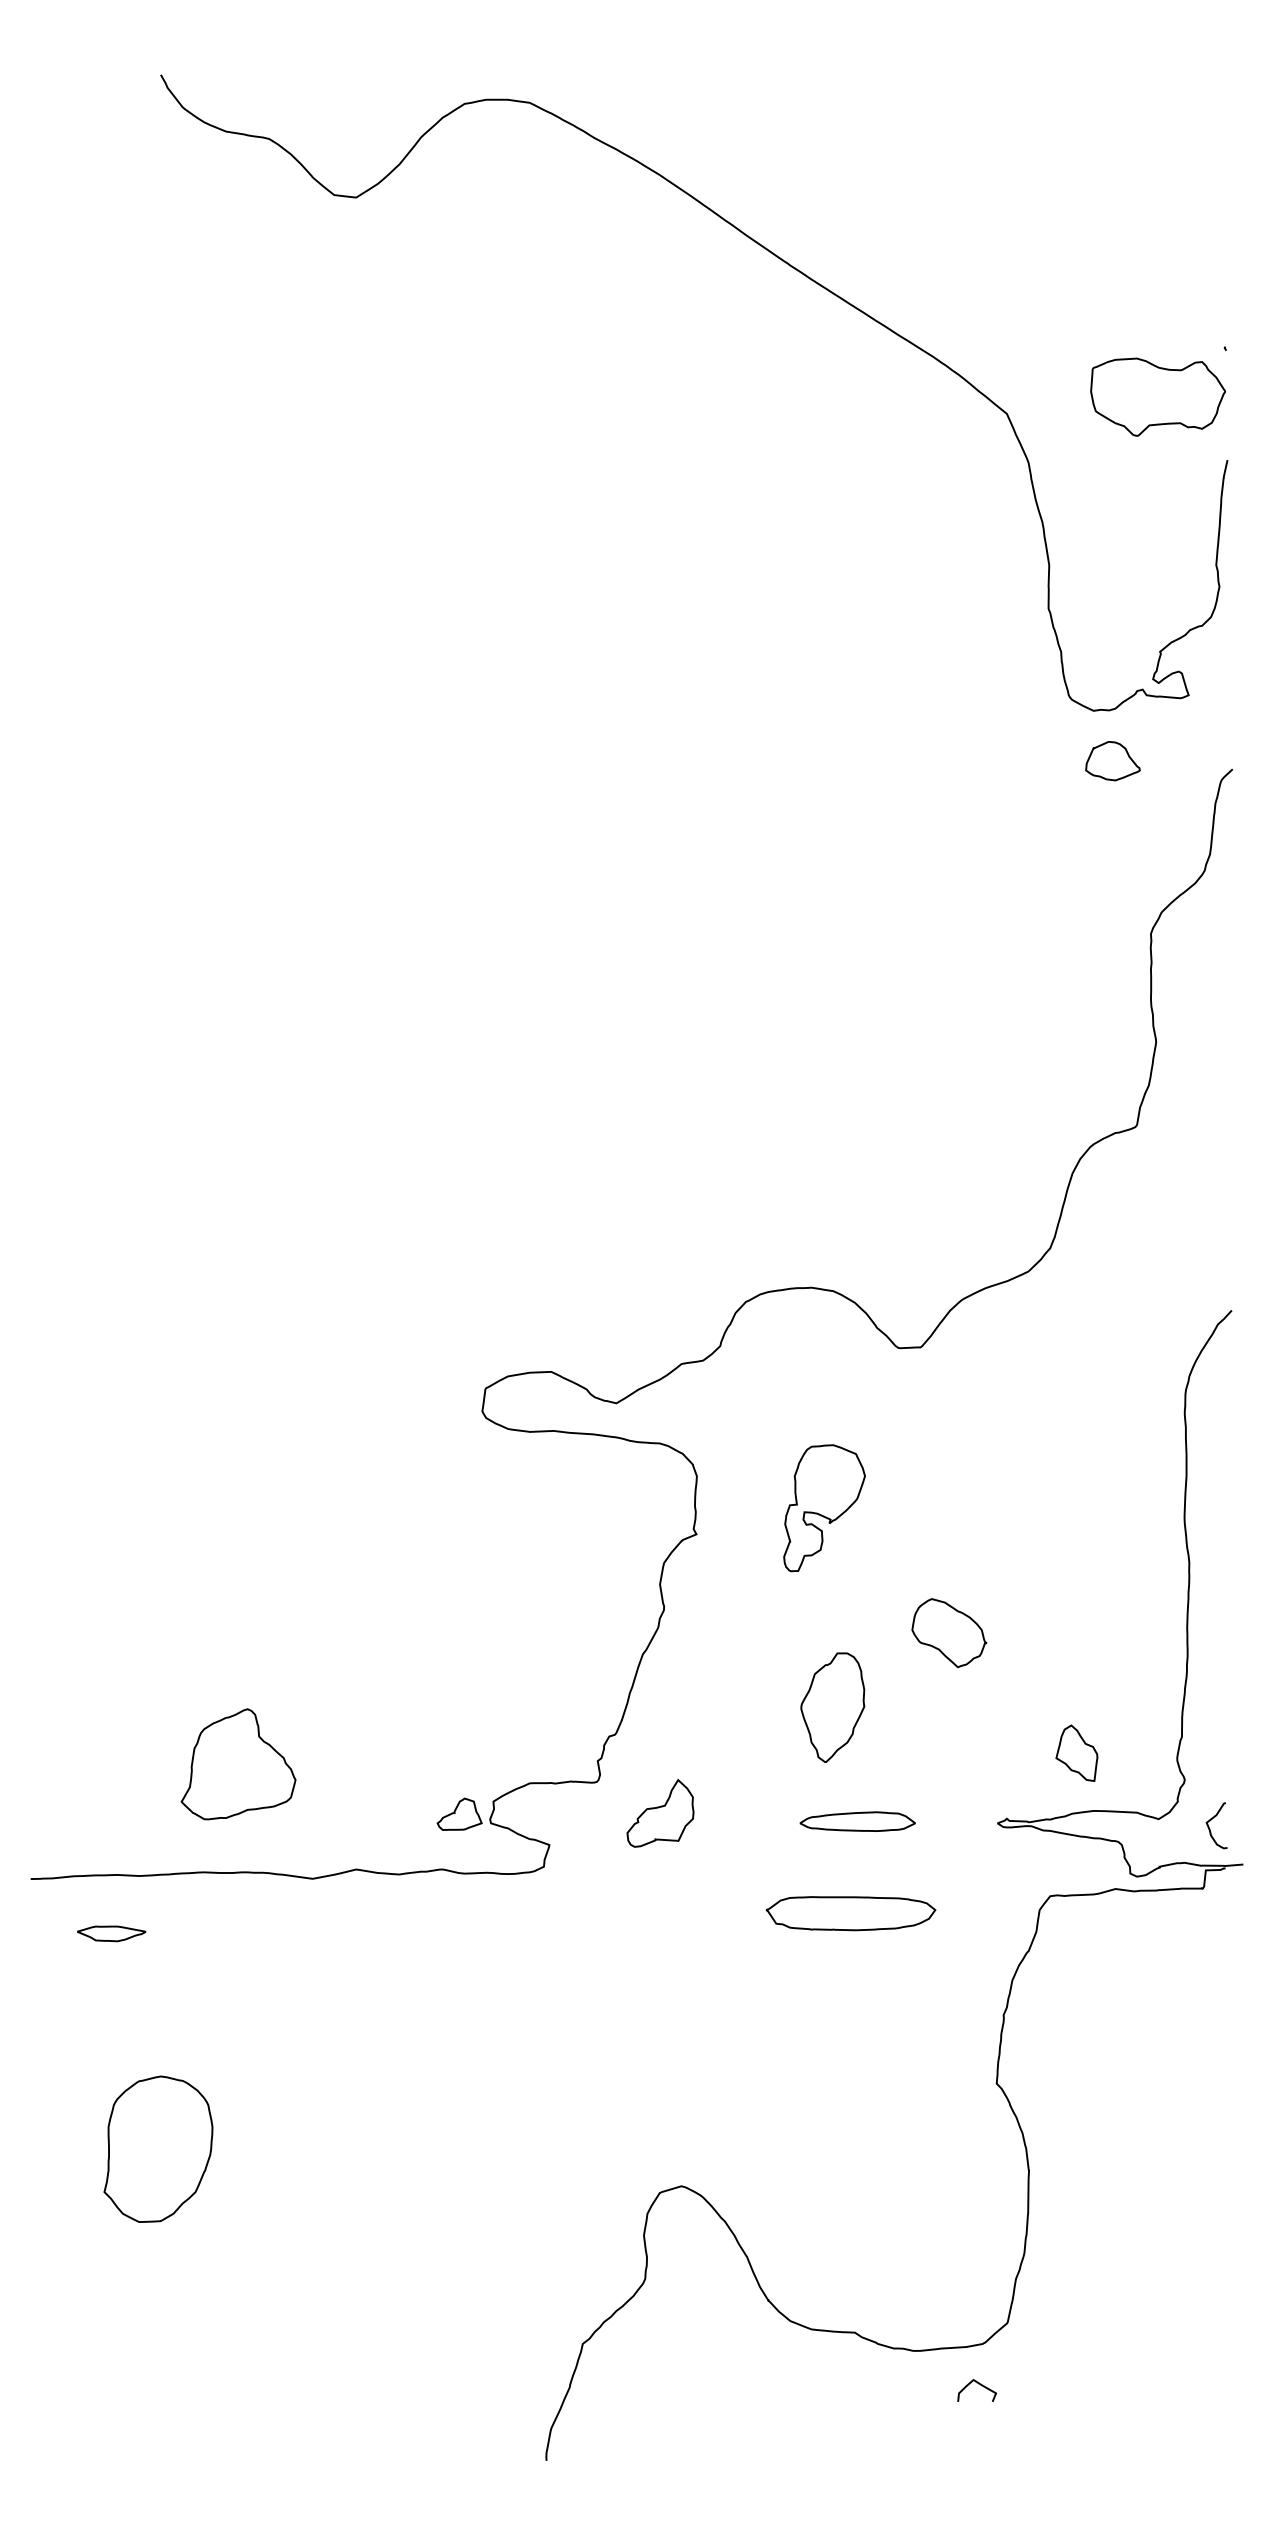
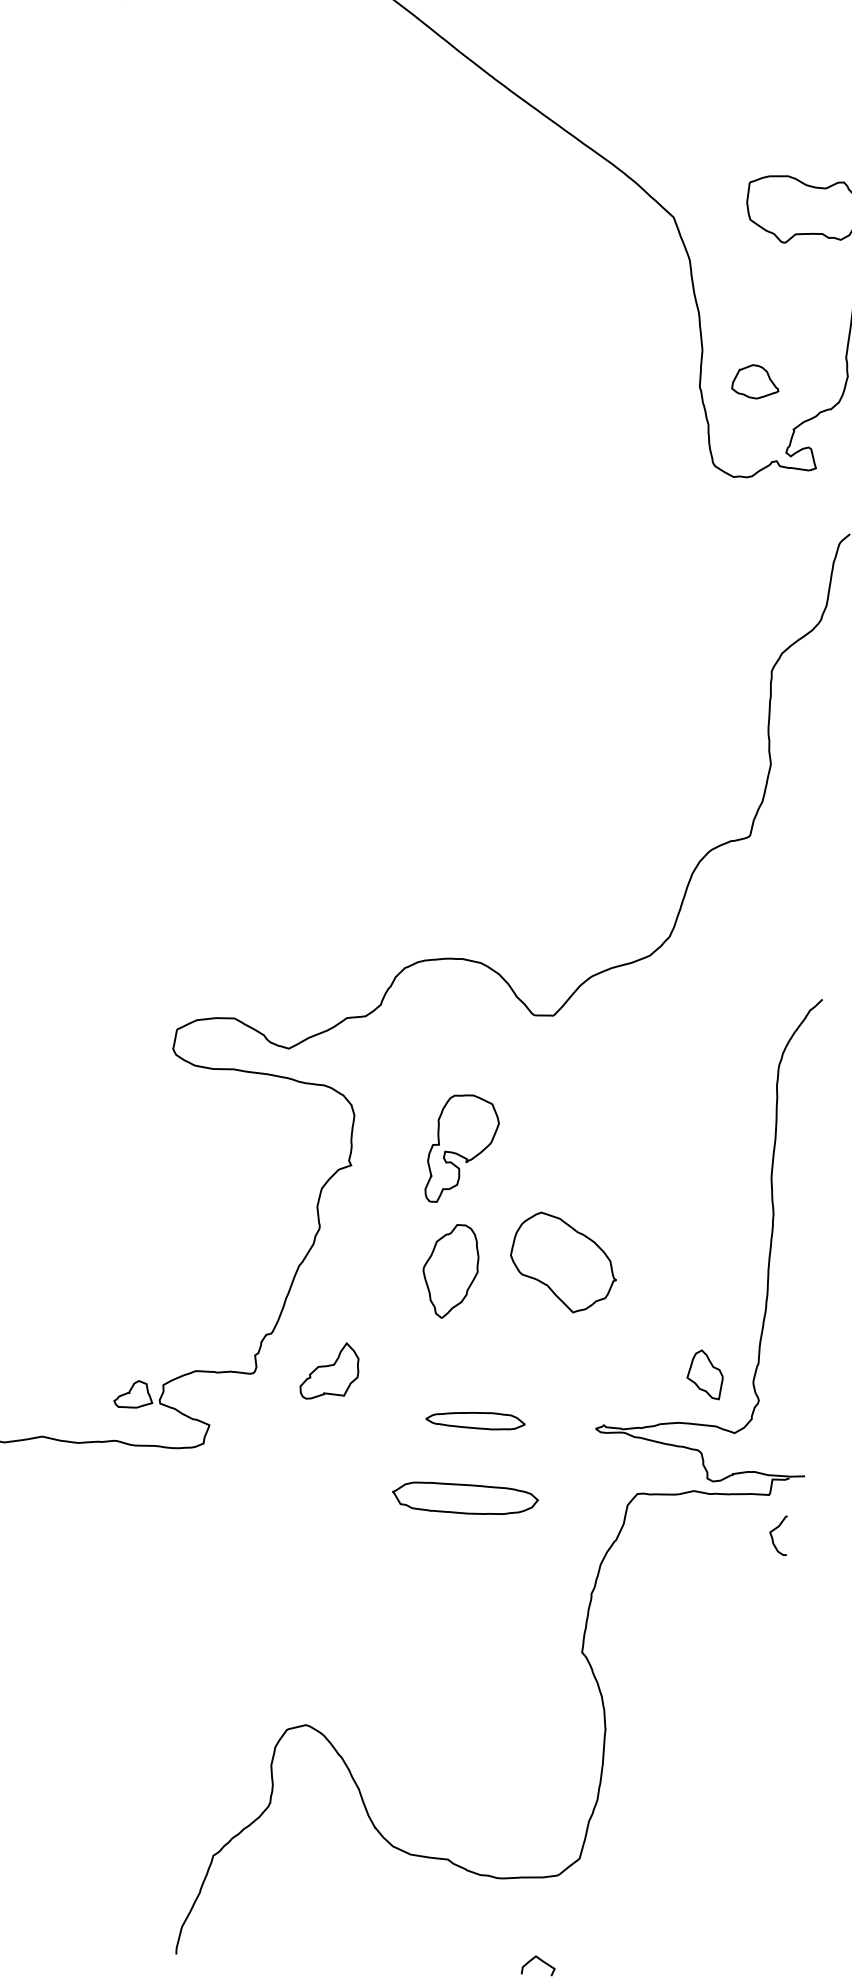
part: (1112, 761) -> (755, 382), moved
part: (949, 1632) -> (563, 1262), size x1.67
part: (832, 1707) -> (450, 1271), moved
part: (1076, 1752) -> (704, 1373), moved
part: (660, 1813) -> (329, 1371), moved
curve: (1210, 1828) -> (773, 1537), moved
curve: (978, 2384) -> (540, 1960), moved

